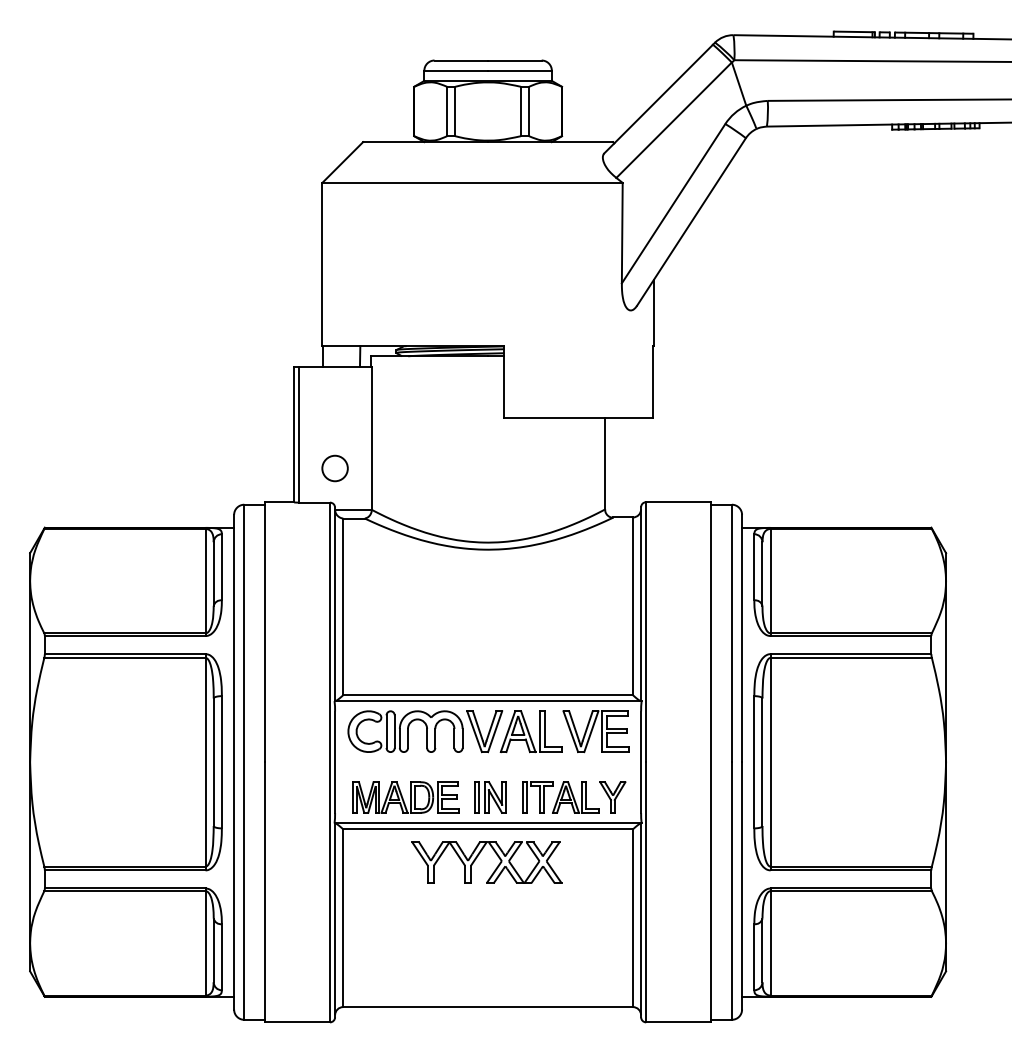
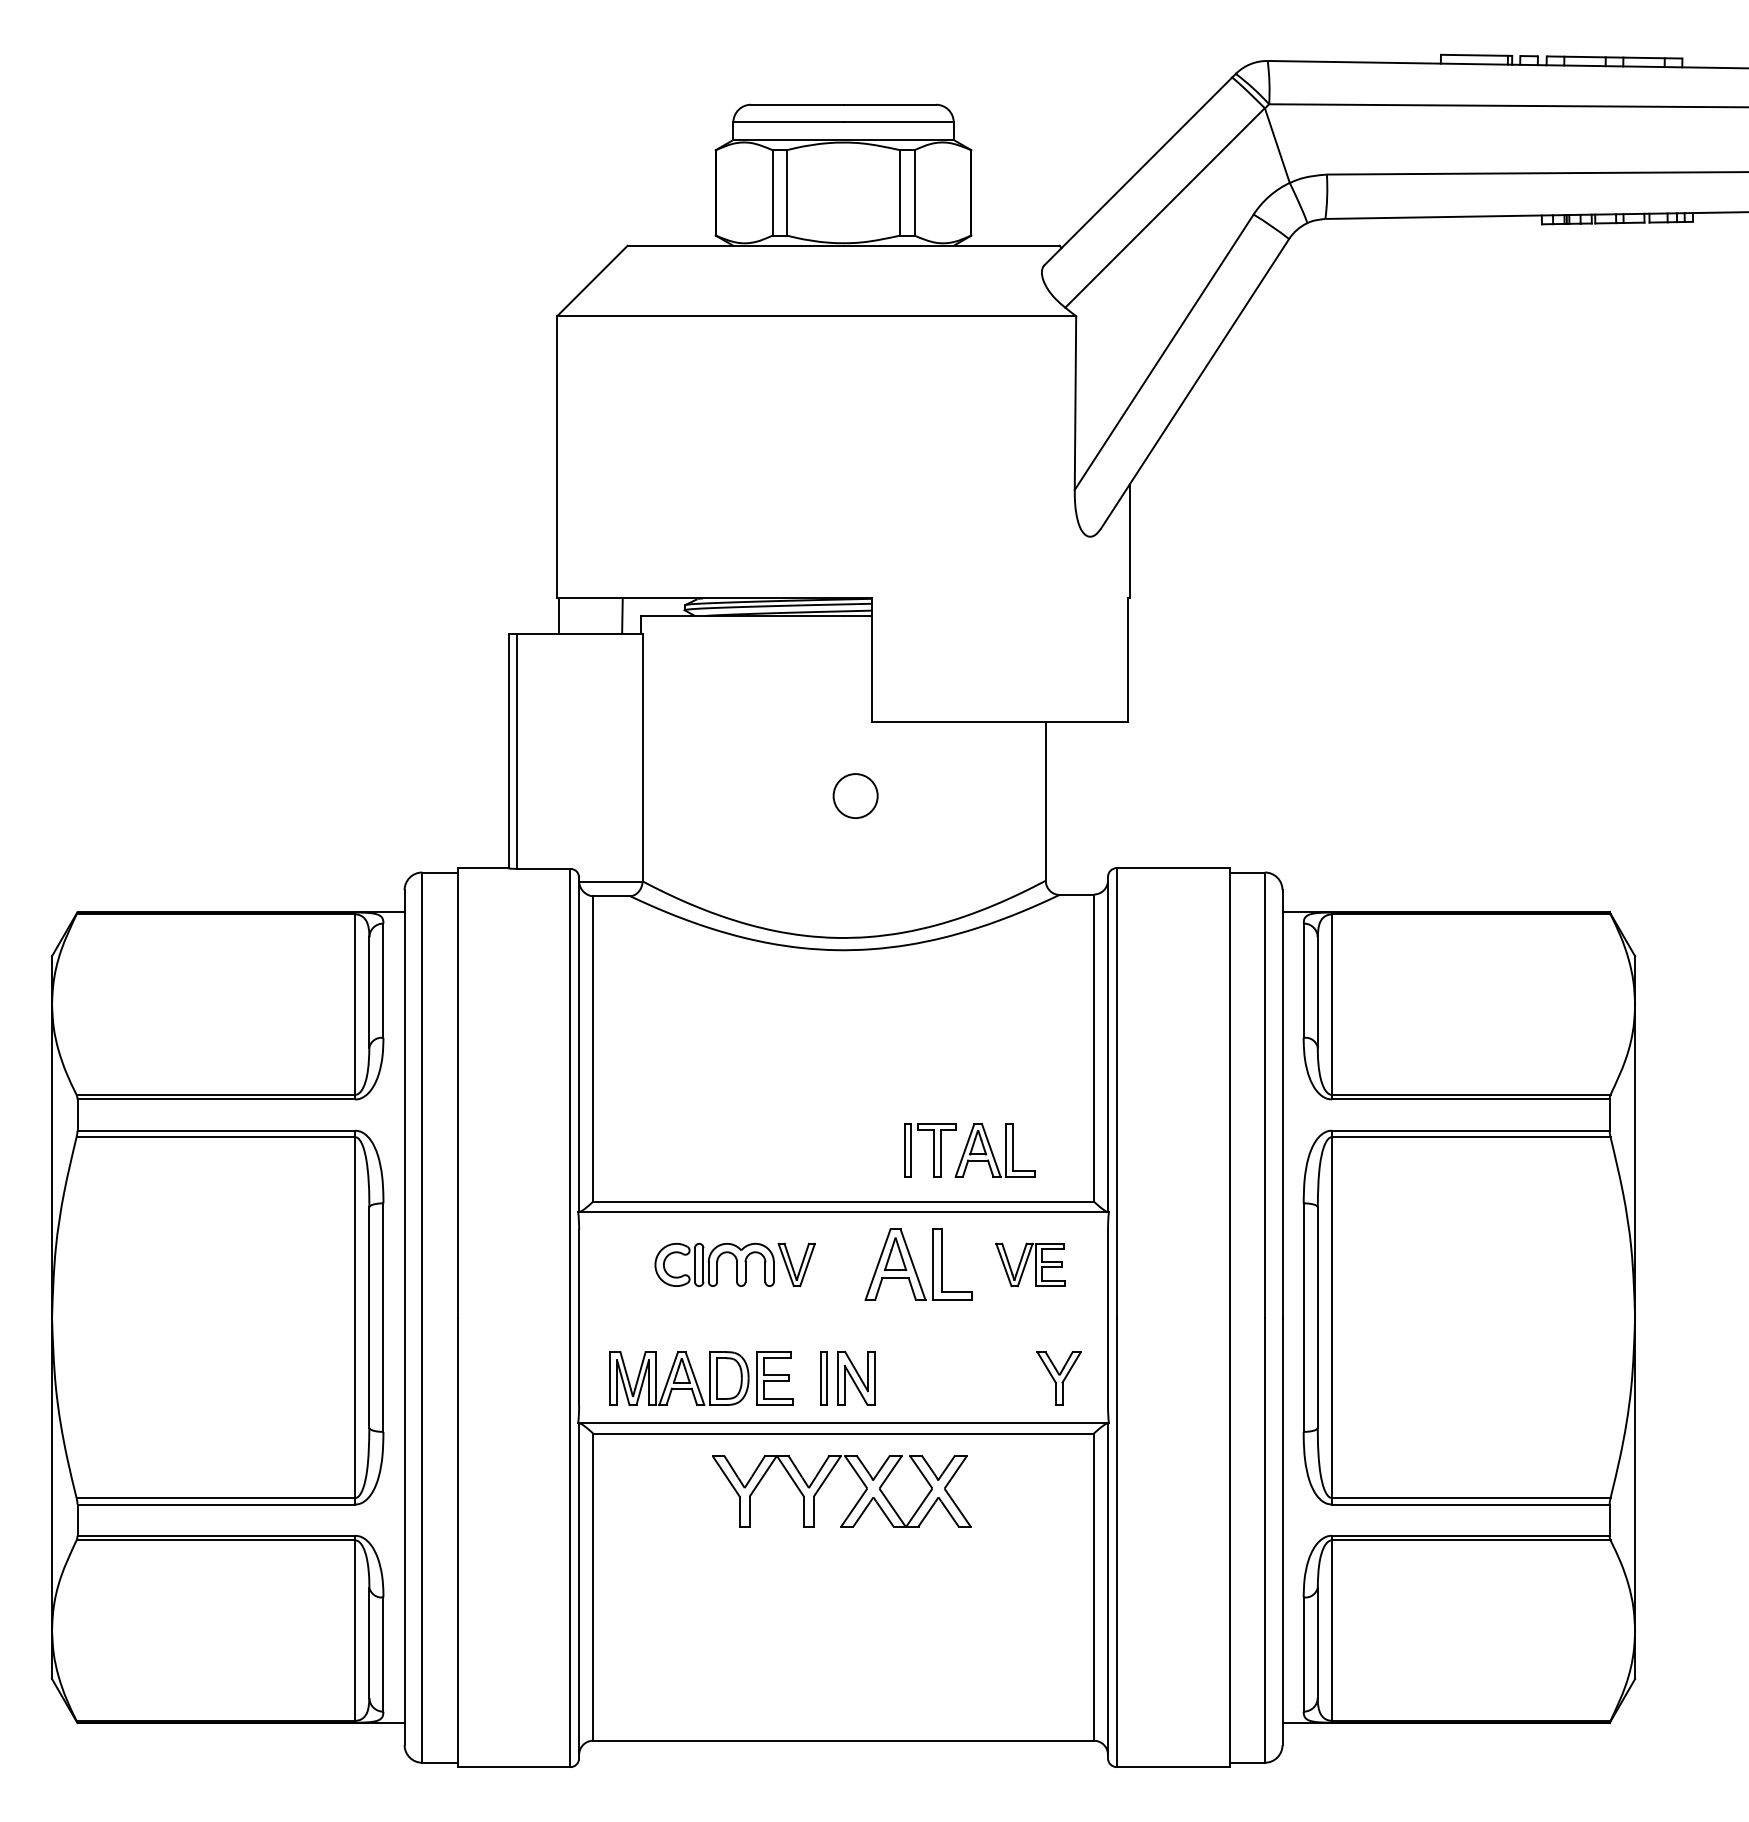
circle: (334, 468) -> (854, 796), moved
part: (425, 731) -> (735, 1264), size x0.6
part: (595, 731) -> (1029, 1264), size x0.6
part: (560, 797) -> (968, 1150), moved

